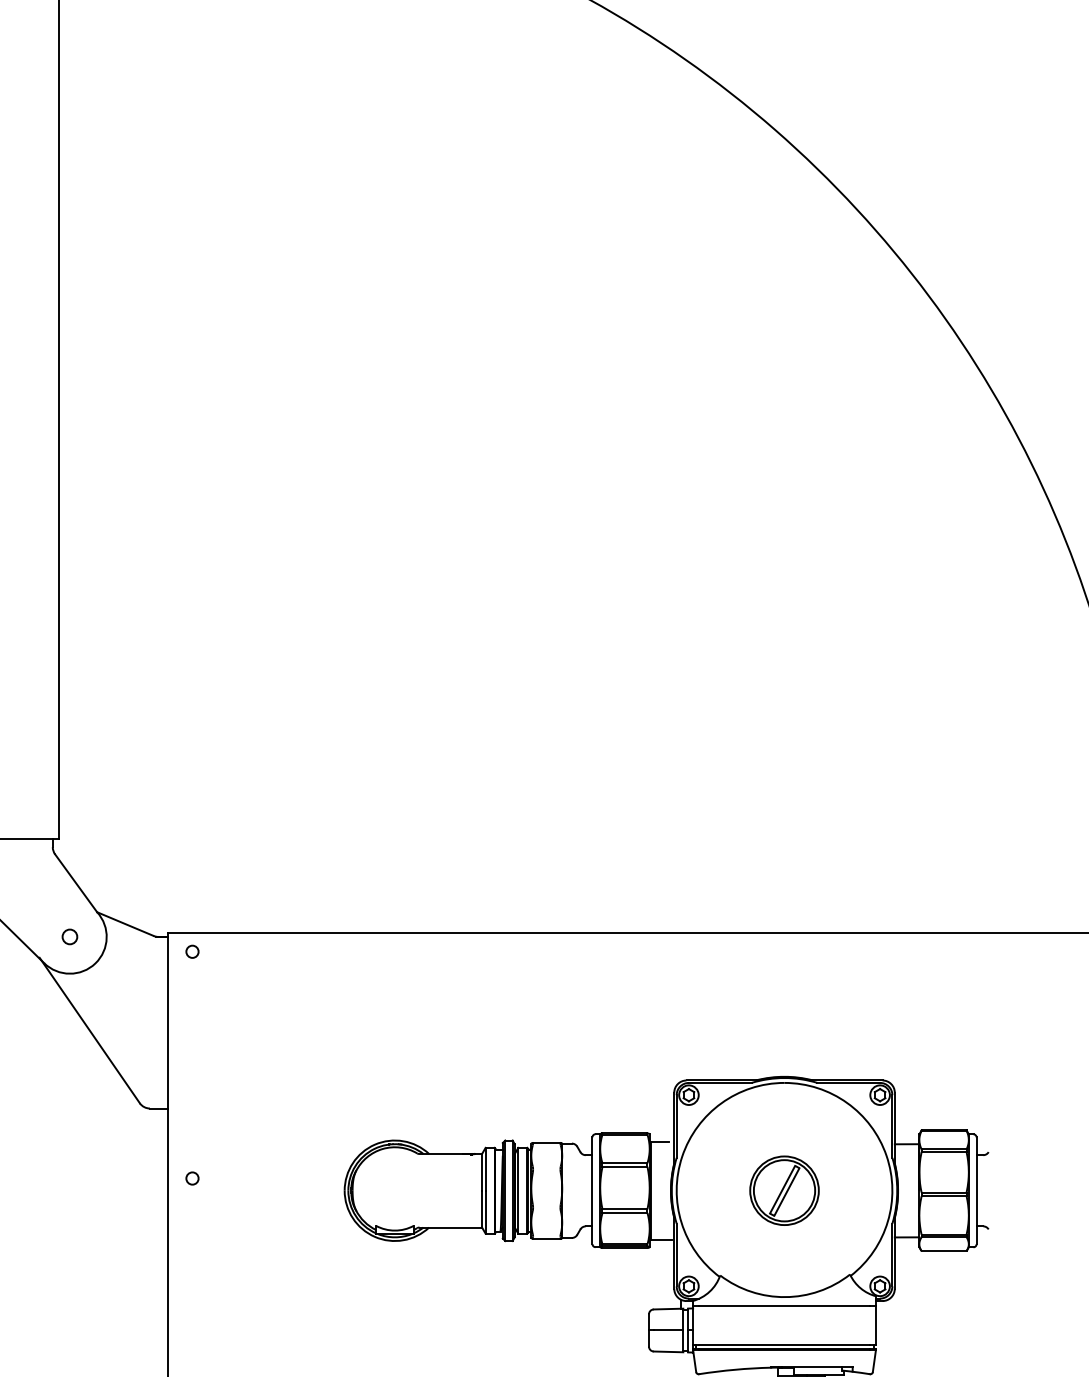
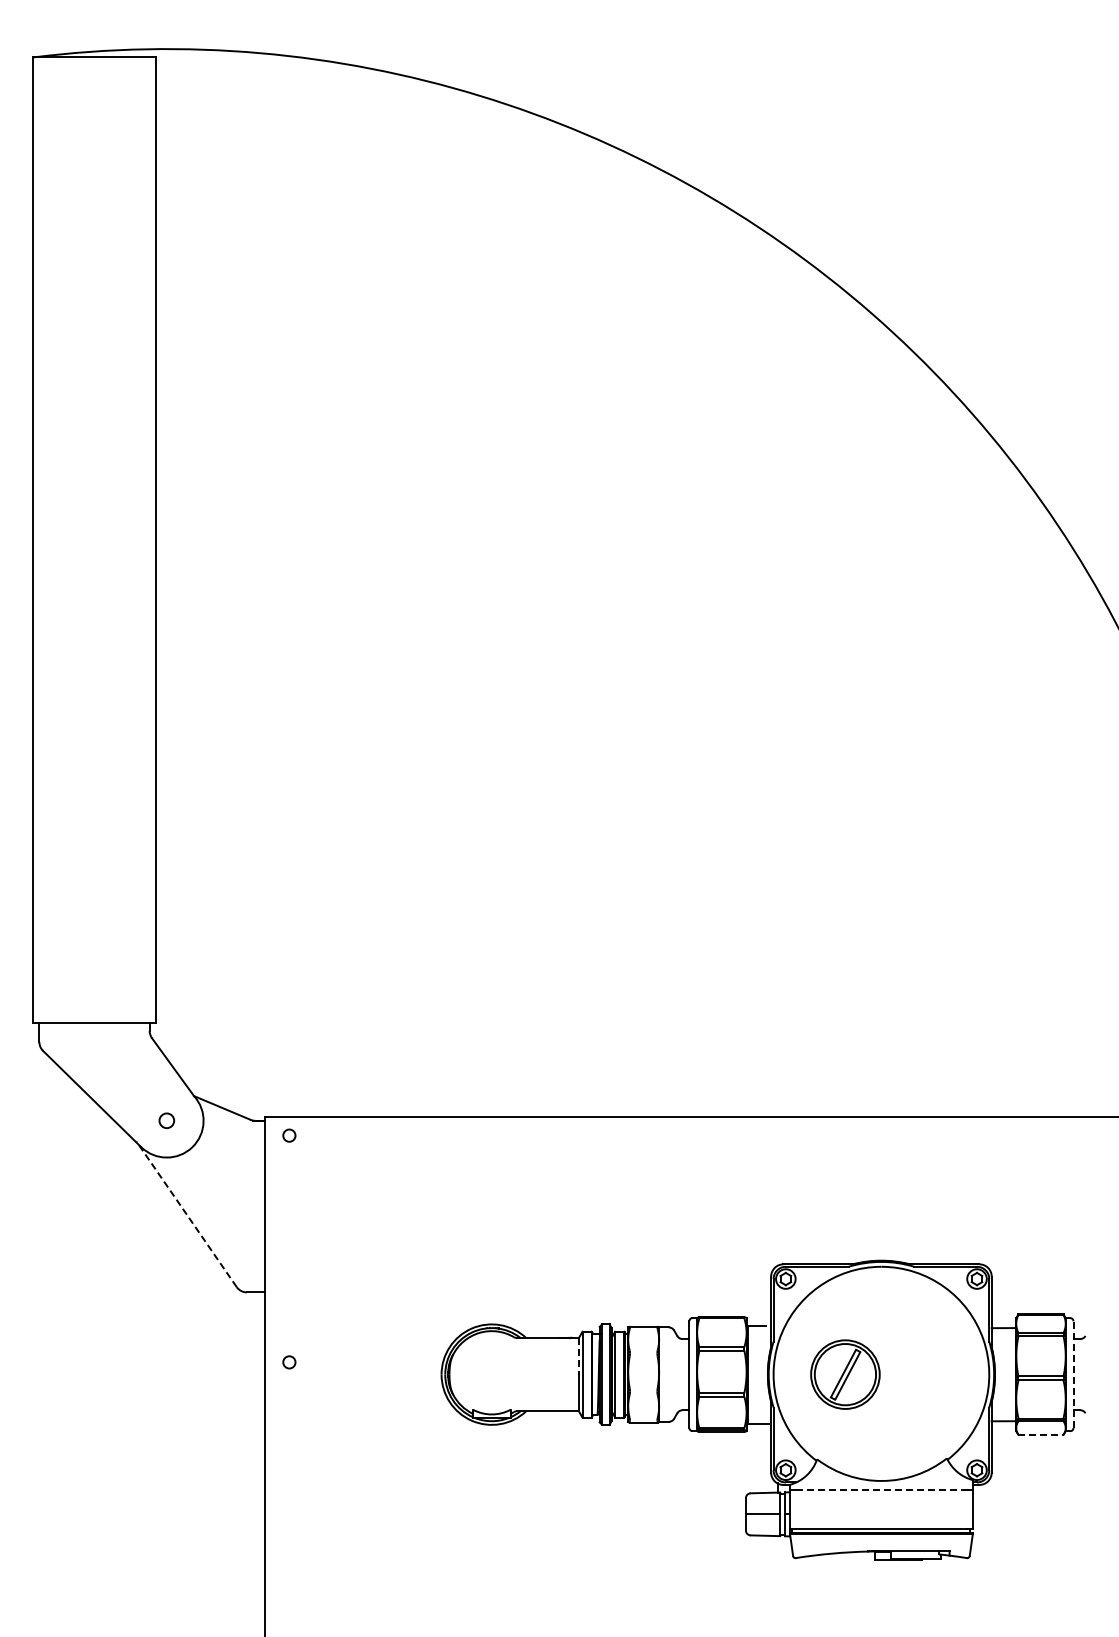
line: (89, 1029) -> (186, 1213), solid -> dashed
line: (481, 1172) -> (578, 1356), solid -> dashed
part: (784, 1190) -> (845, 1374), moved
line: (976, 1190) -> (1073, 1374), solid -> dashed
line: (943, 1251) -> (1040, 1435), solid -> dashed
line: (784, 1305) -> (881, 1489), solid -> dashed

